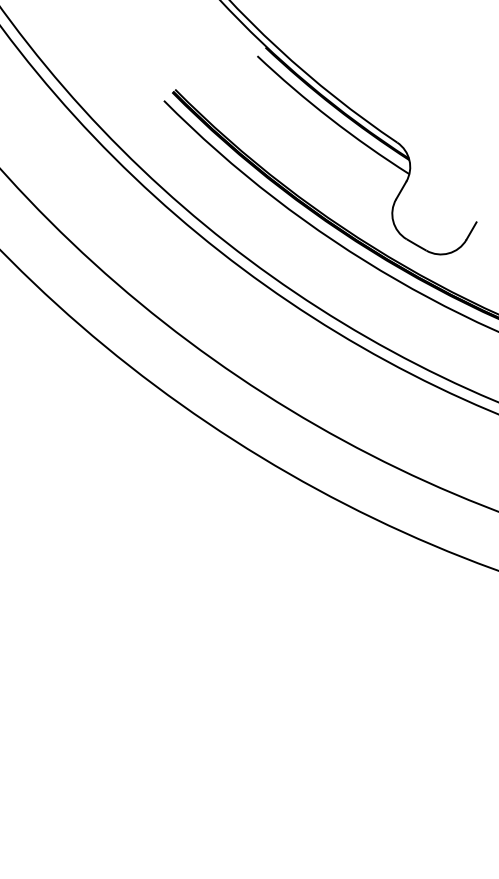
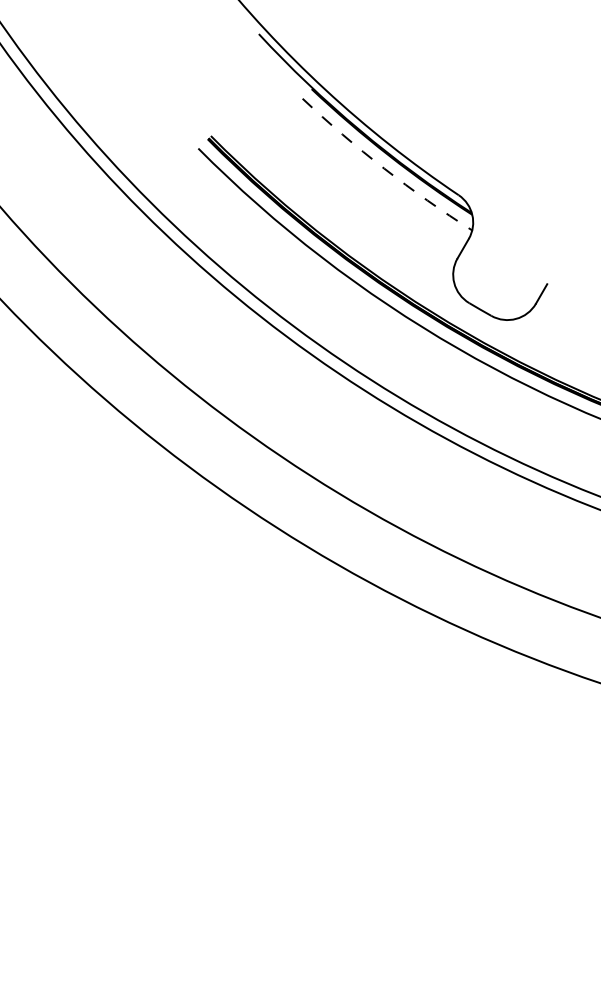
arc: (330, 118) -> (384, 168), solid -> dashed

